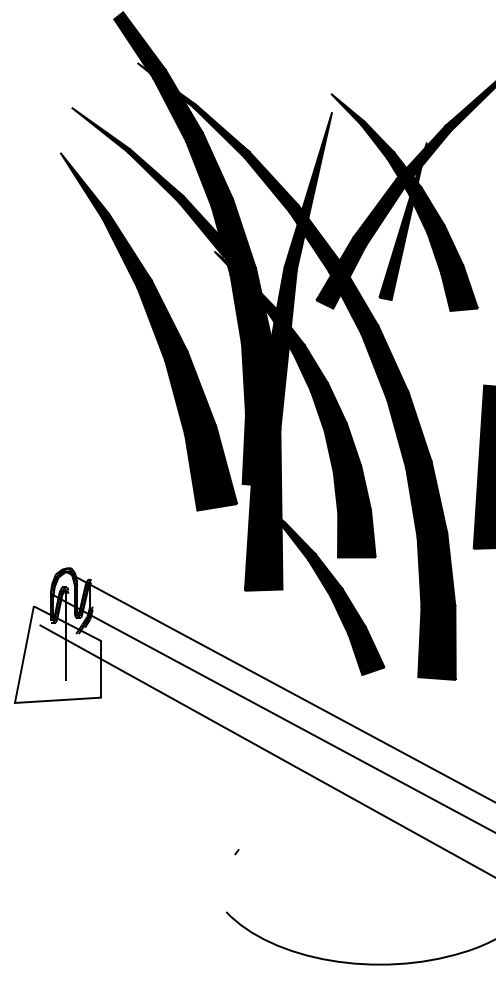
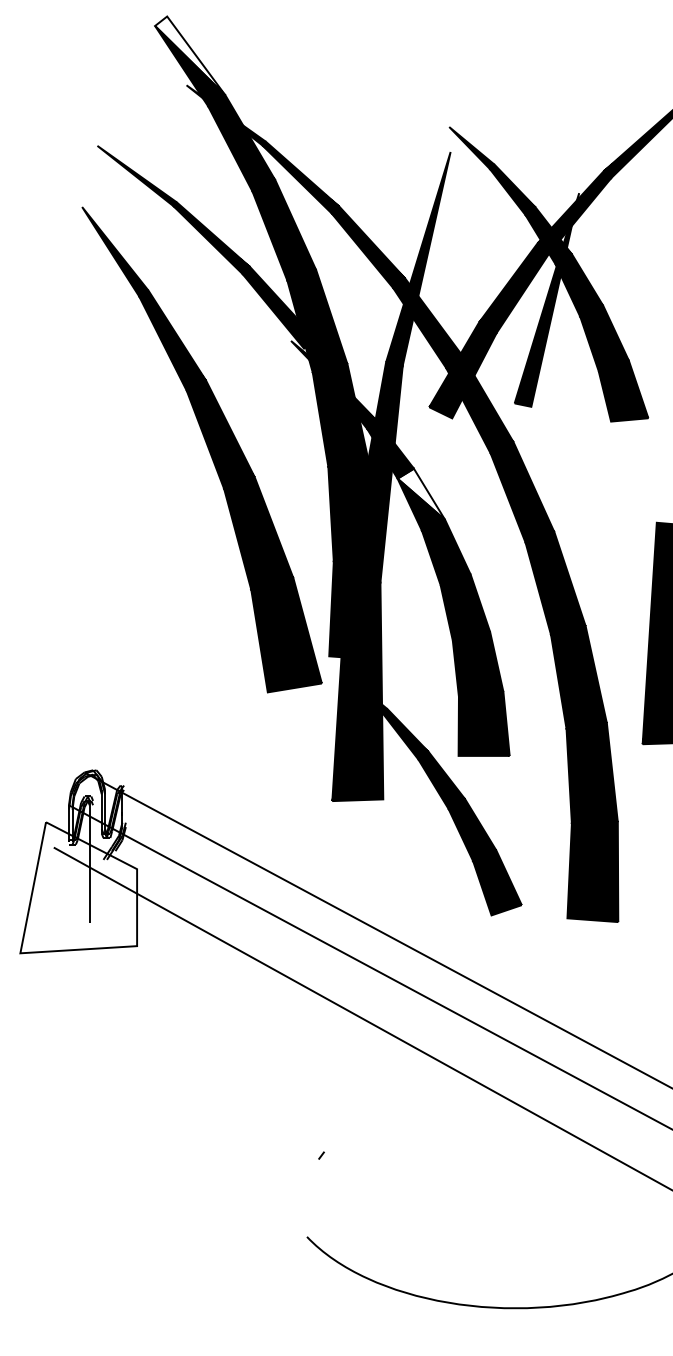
fill: (140, 41) -> (190, 55), removed
fill: (310, 364) -> (421, 494), removed

